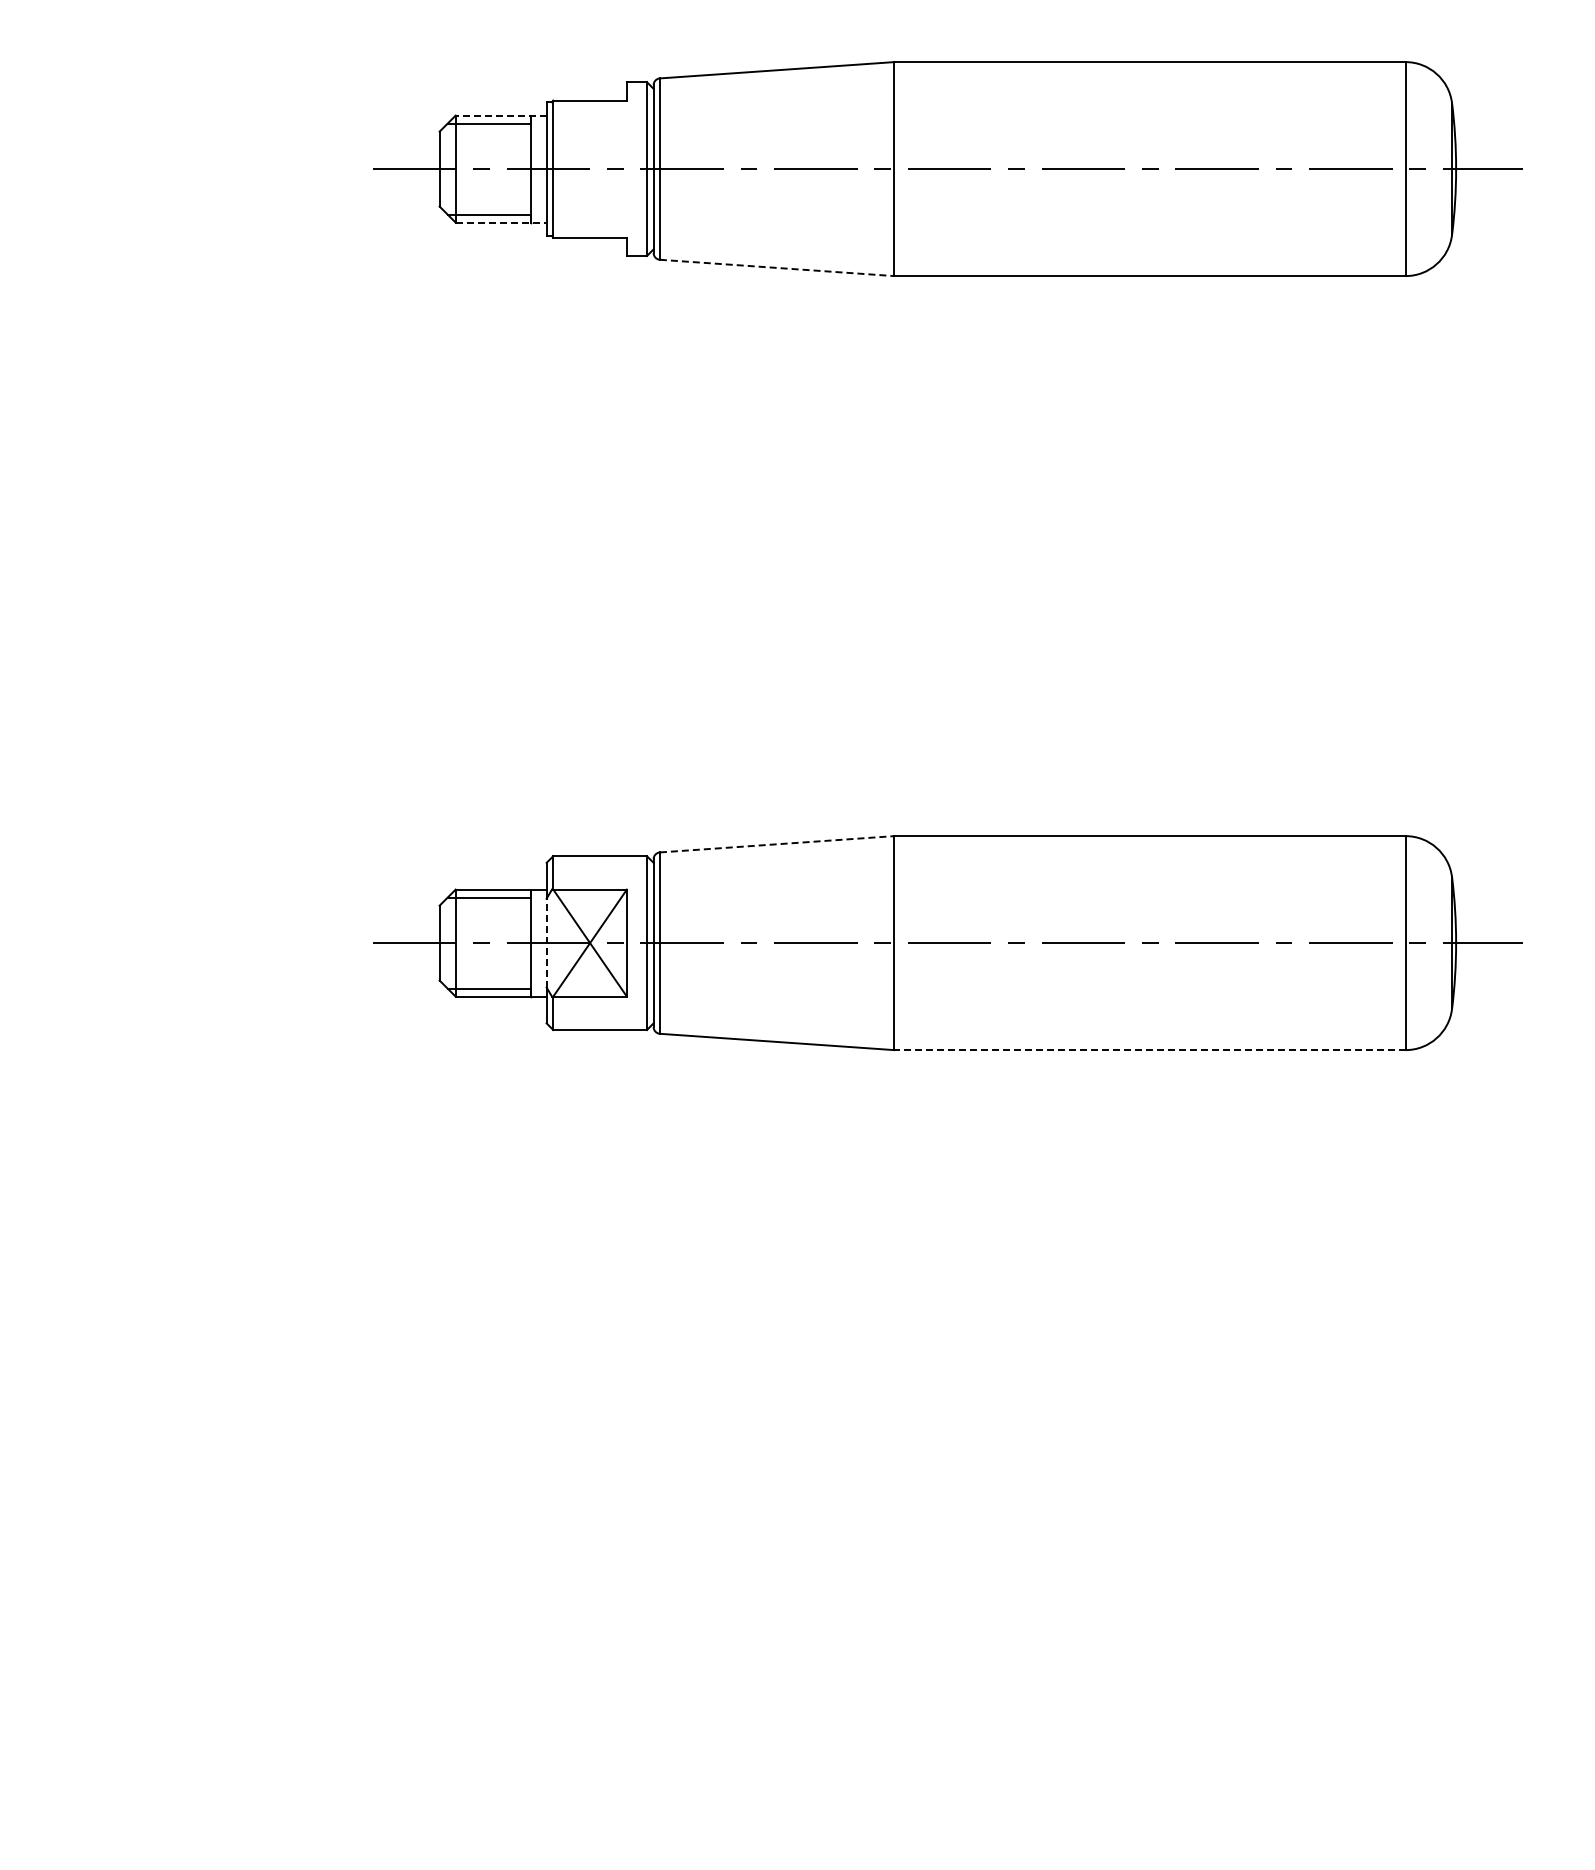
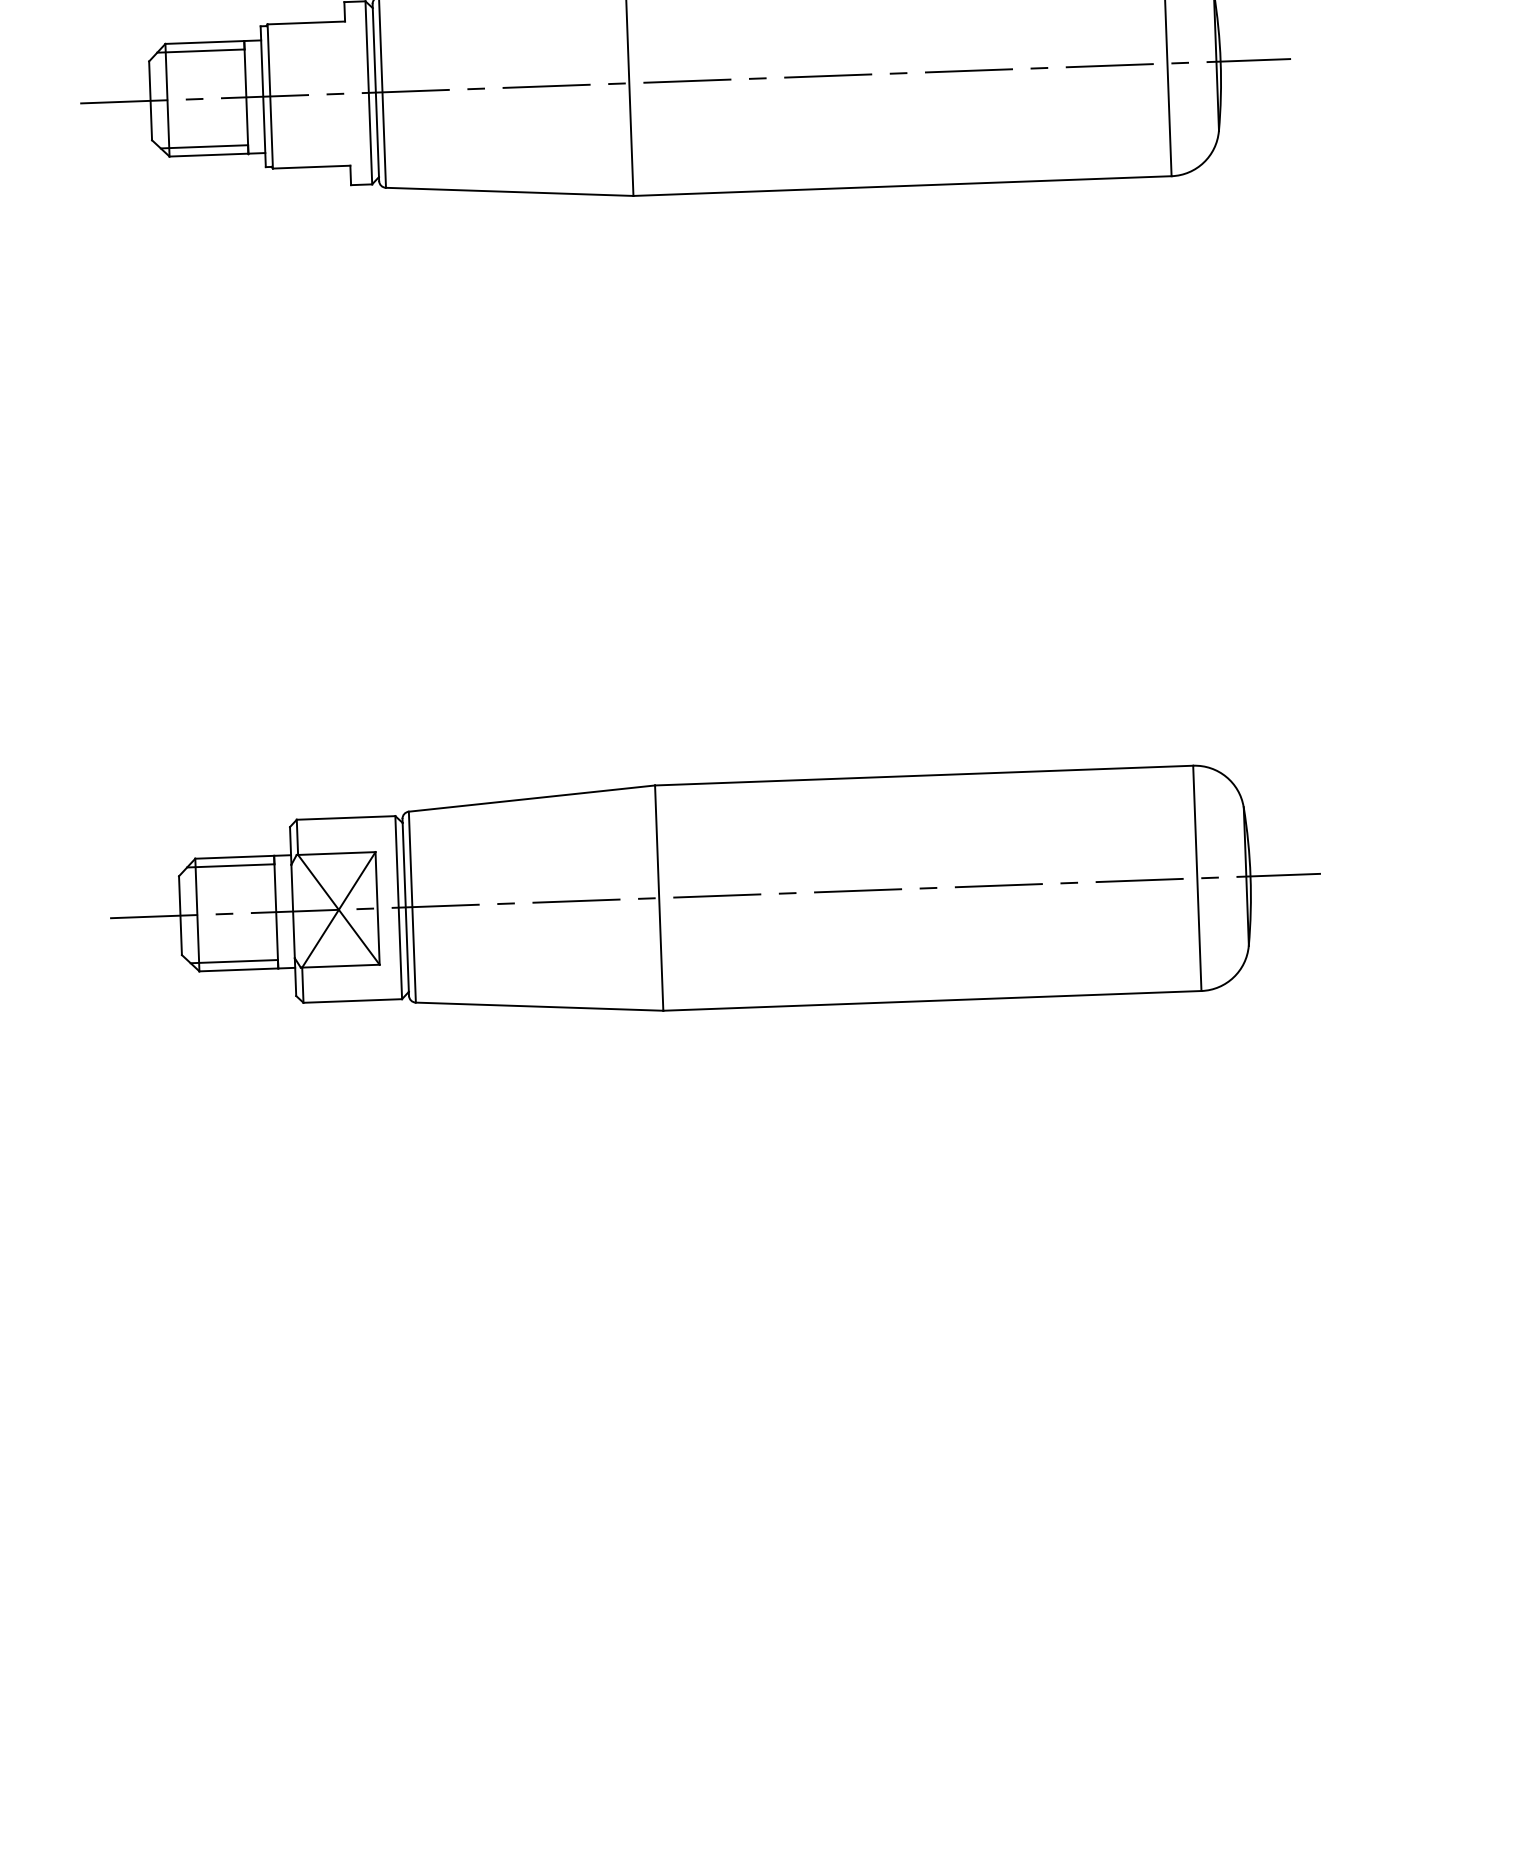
line: (500, 115) -> (212, 42), dashed -> solid
line: (501, 222) -> (217, 154), dashed -> solid
line: (777, 267) -> (510, 191), dashed -> solid
line: (777, 844) -> (532, 798), dashed -> solid
line: (546, 942) -> (292, 910), dashed -> solid
line: (1149, 1050) -> (931, 1001), dashed -> solid

